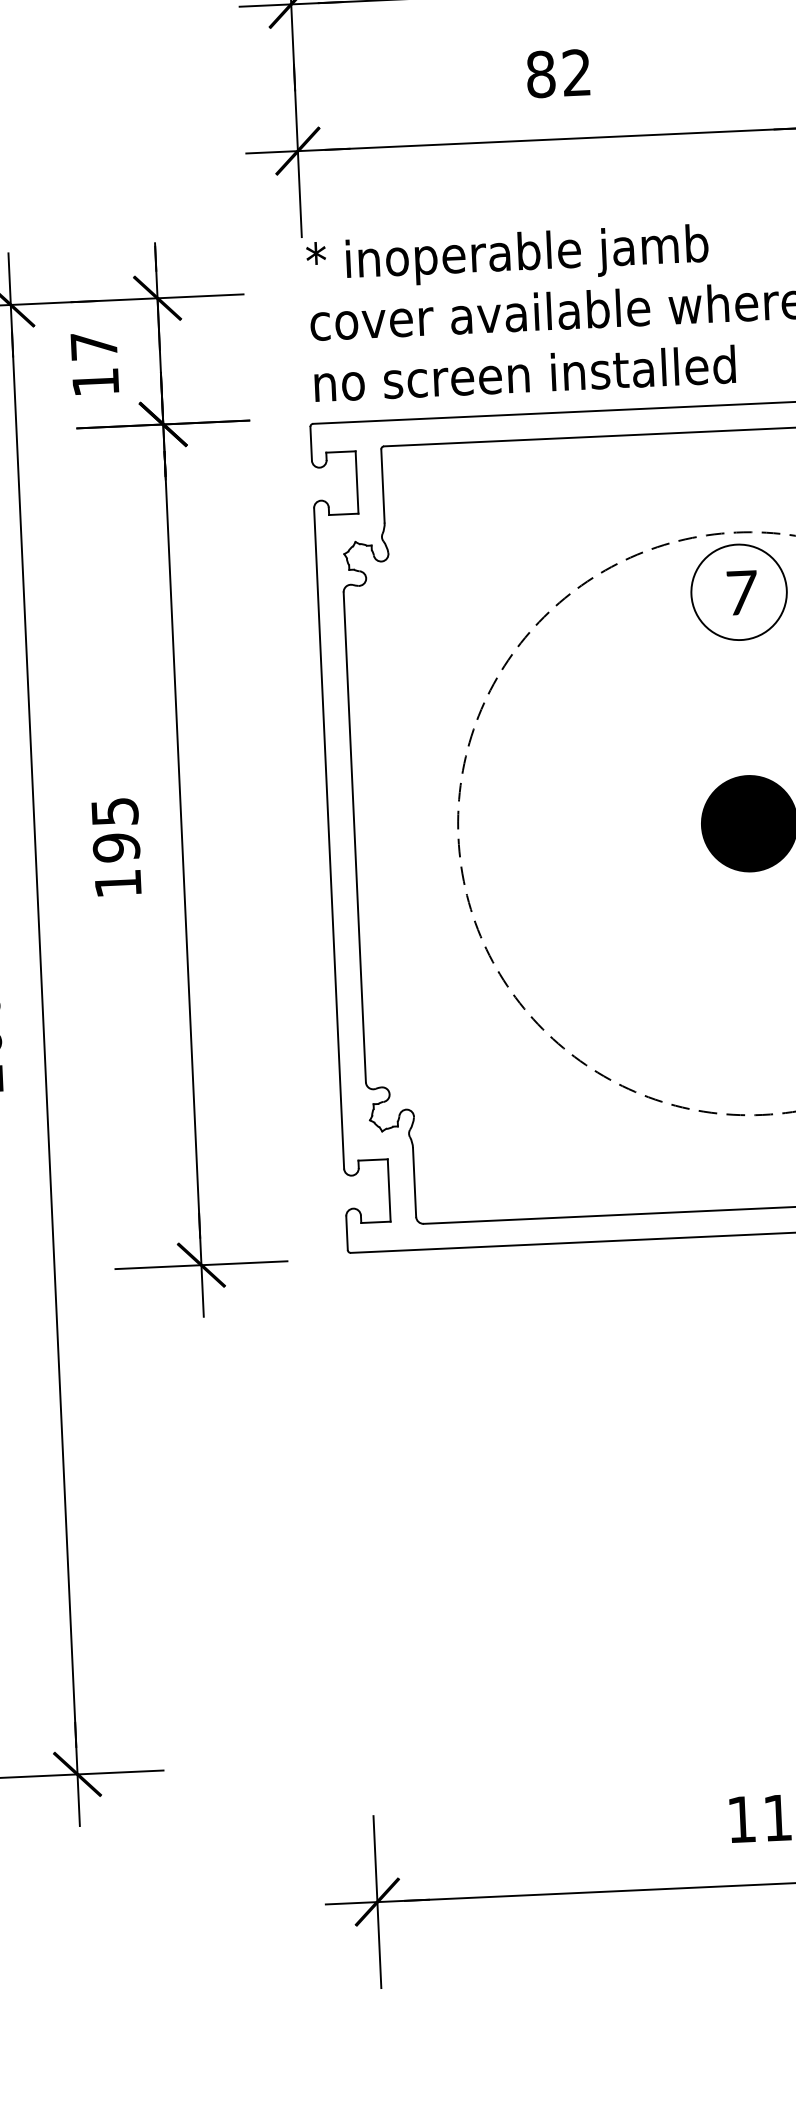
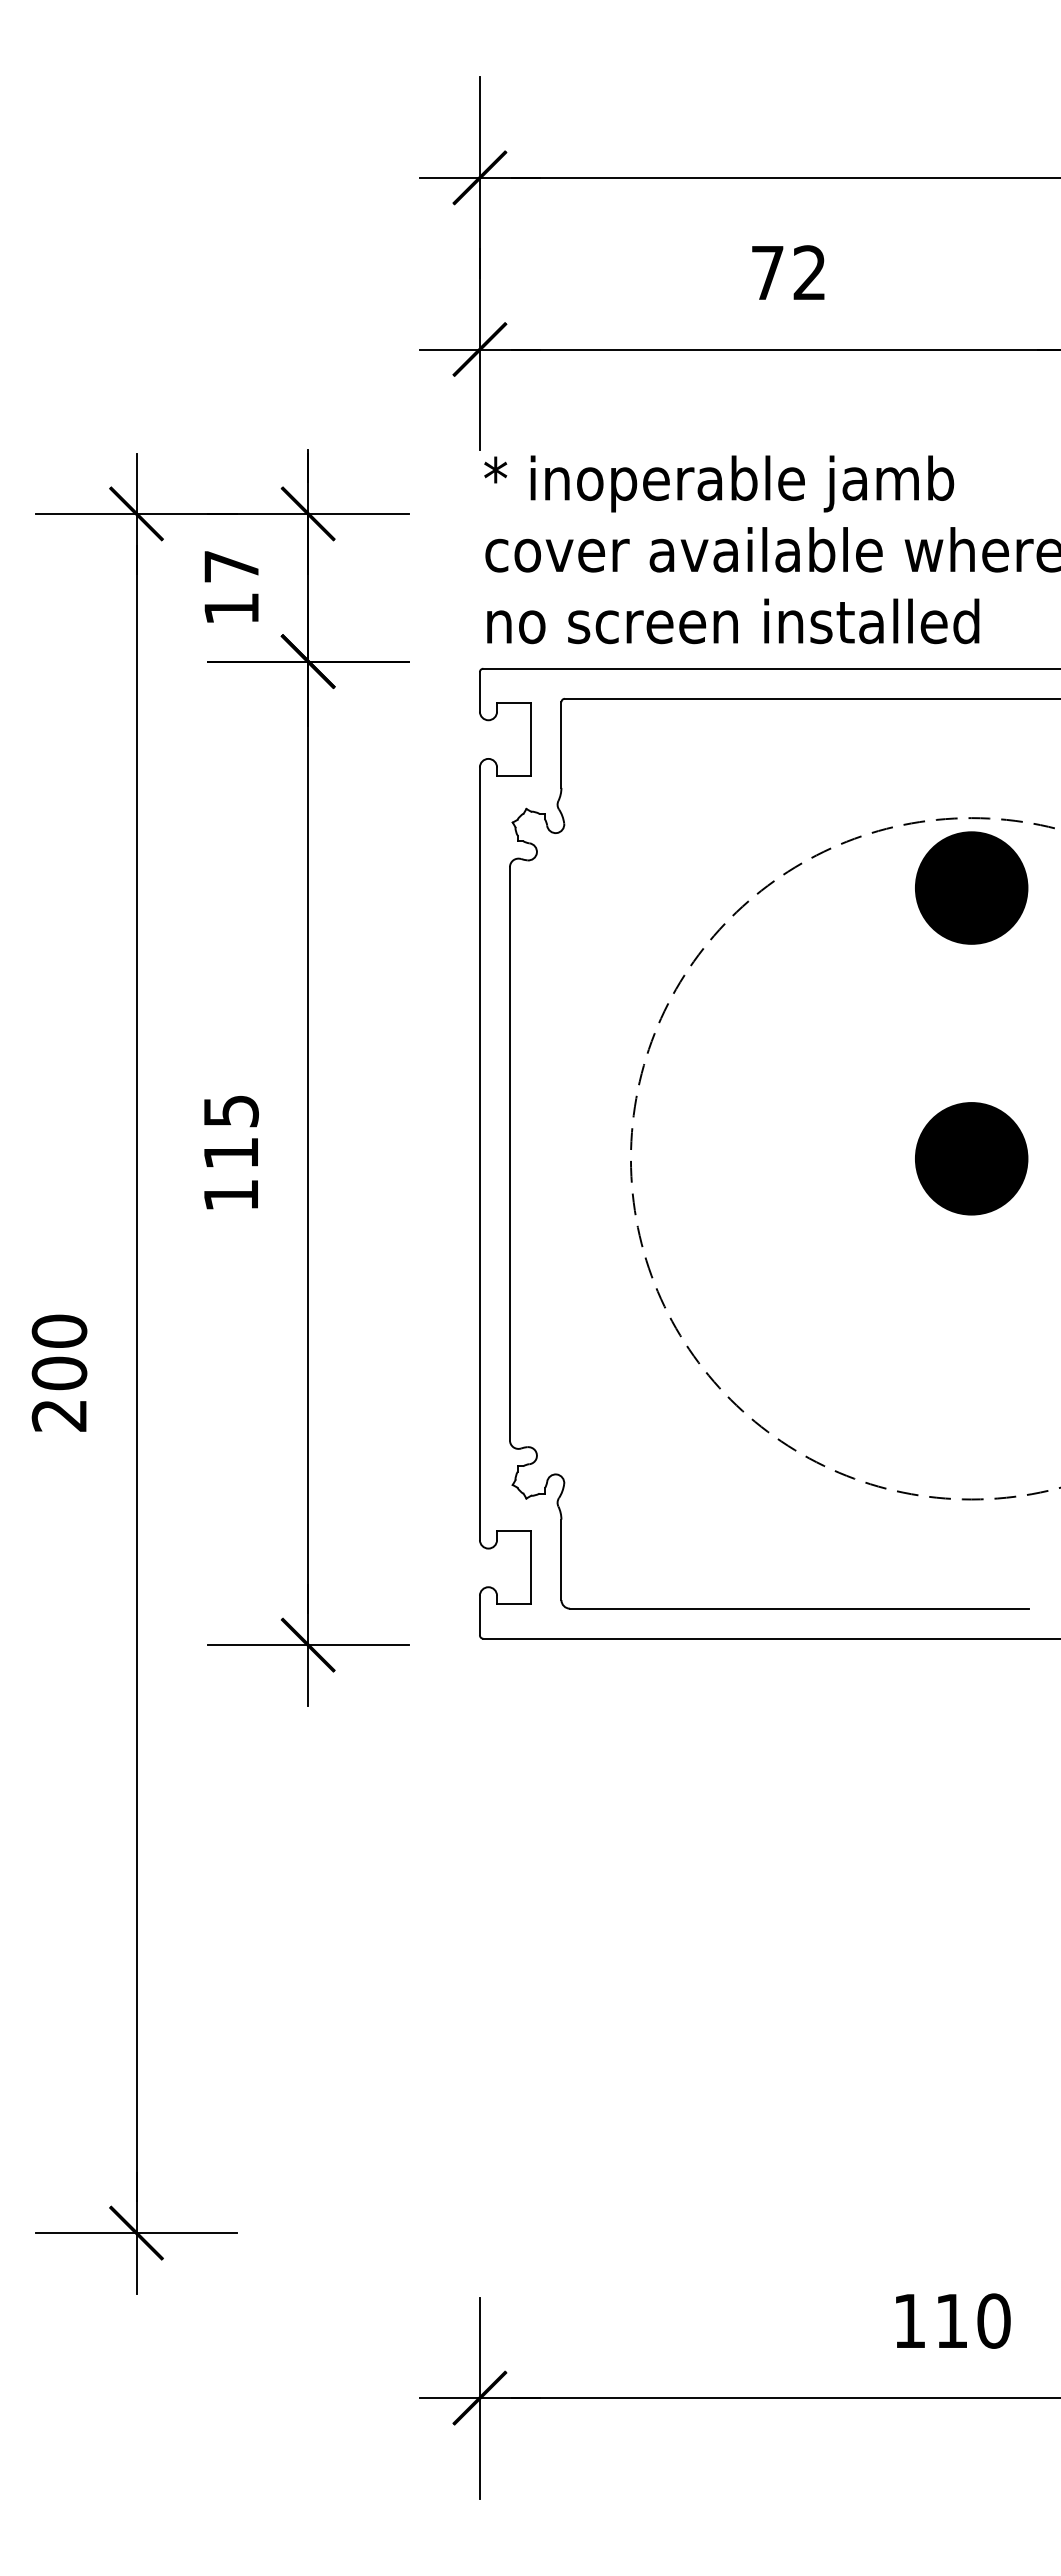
text: (540, 74) -> (767, 272), 82 -> 72
fill: (738, 591) -> (971, 887), added
text: (115, 847) -> (230, 1153), 195 -> 115

